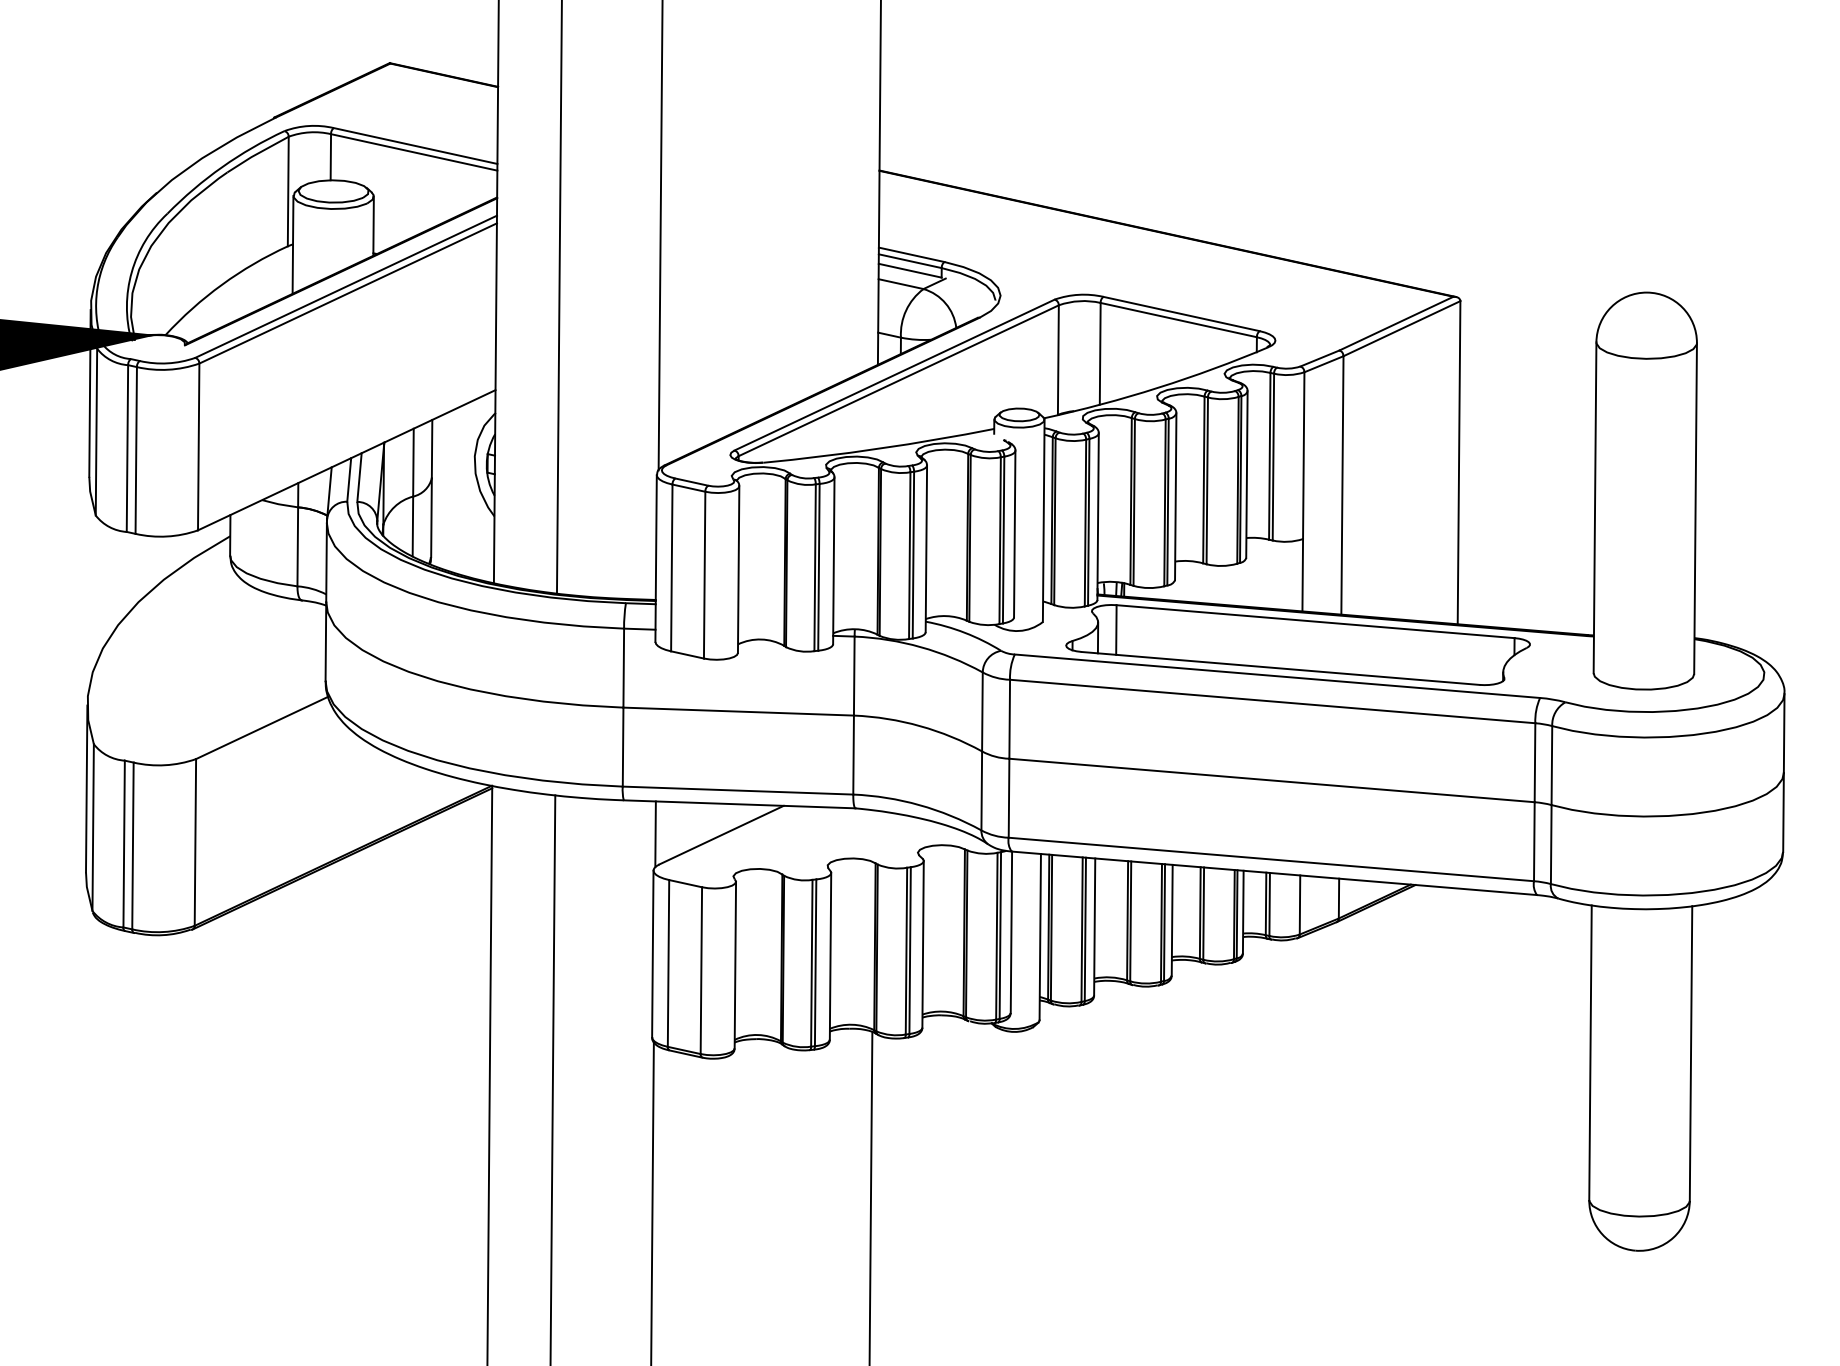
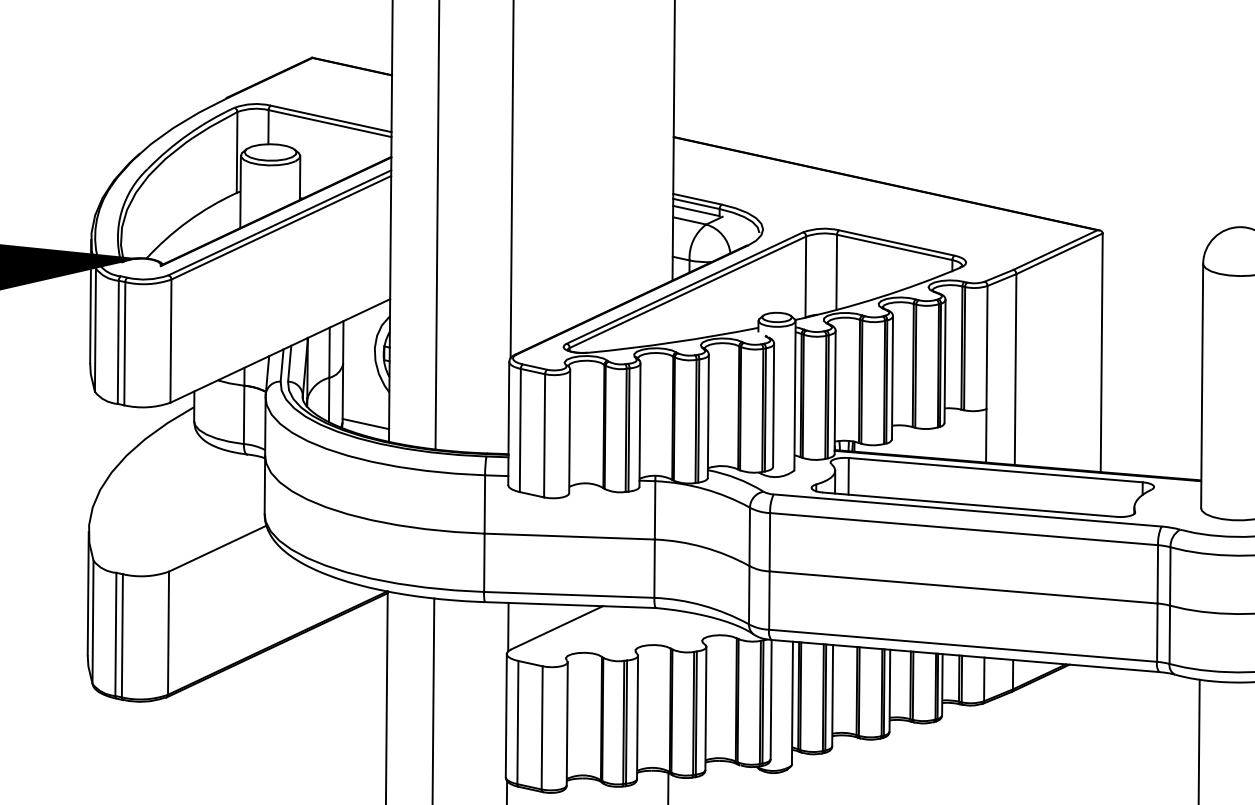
line: (462, 559) -> (365, 424), added

